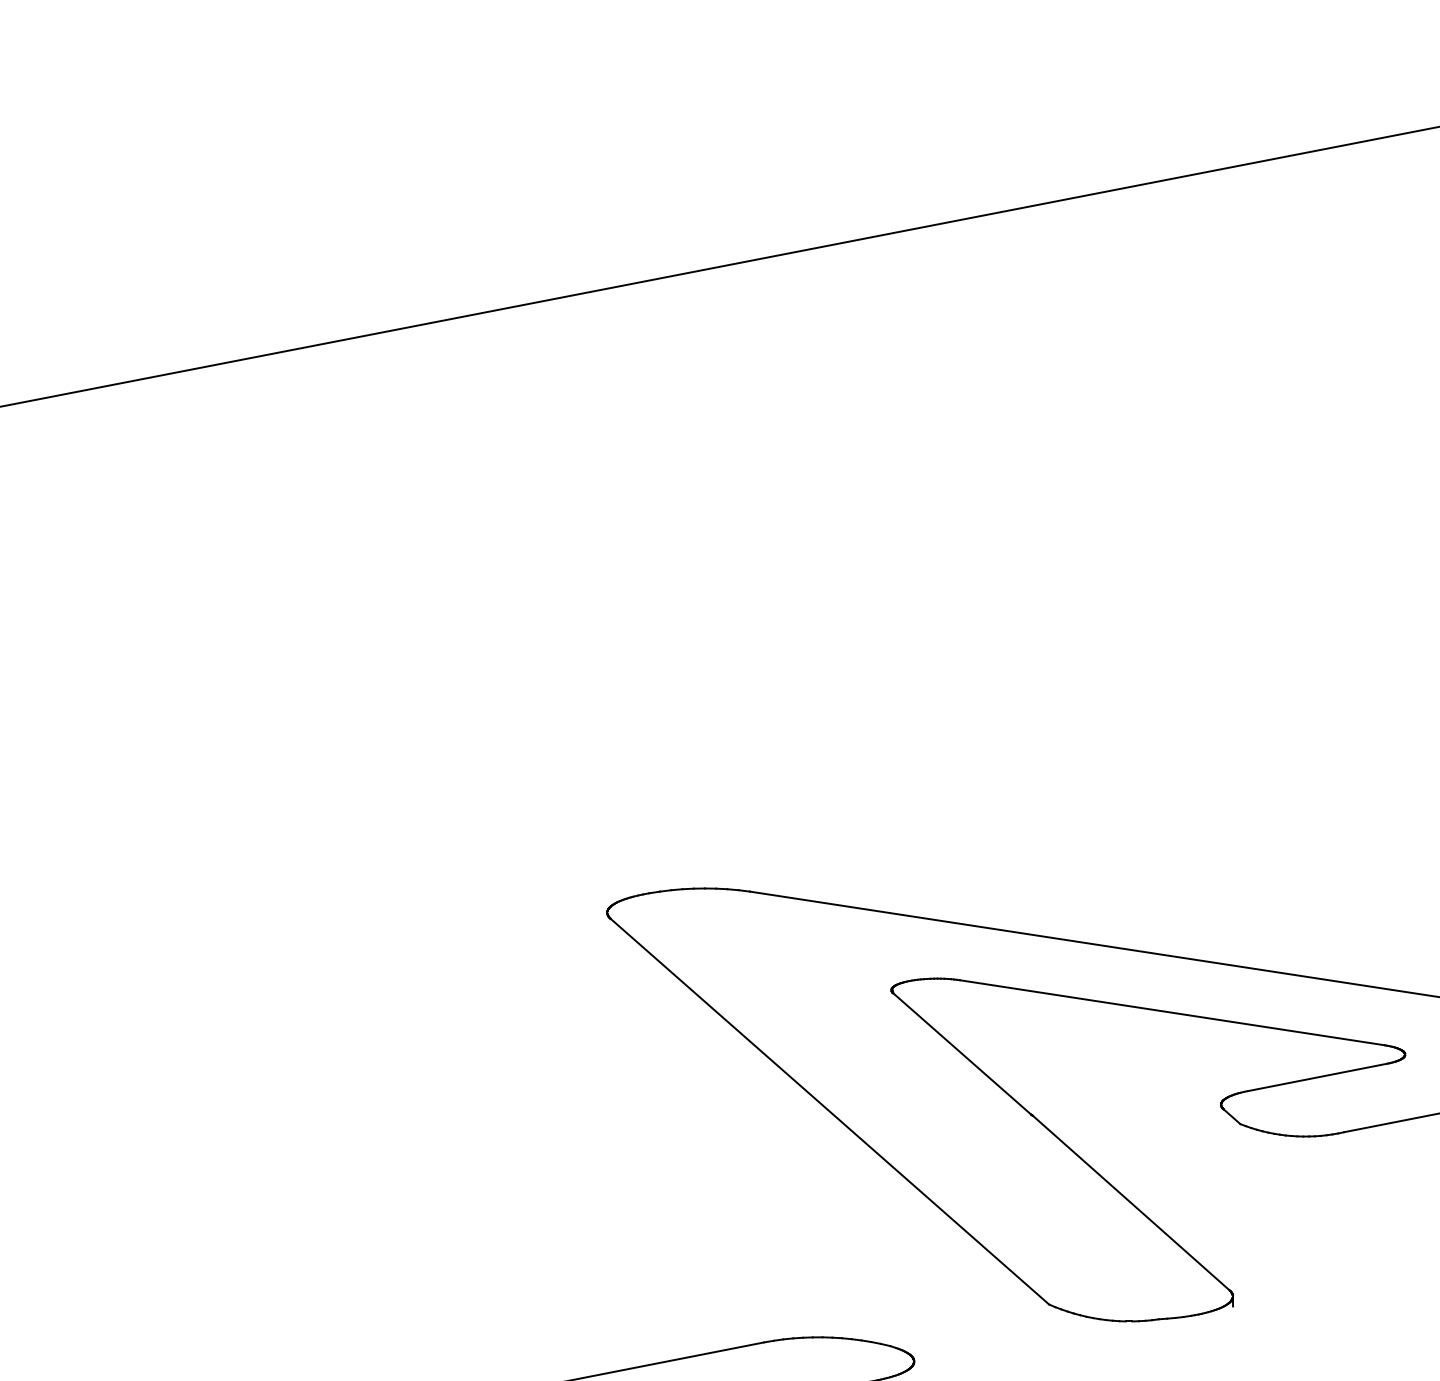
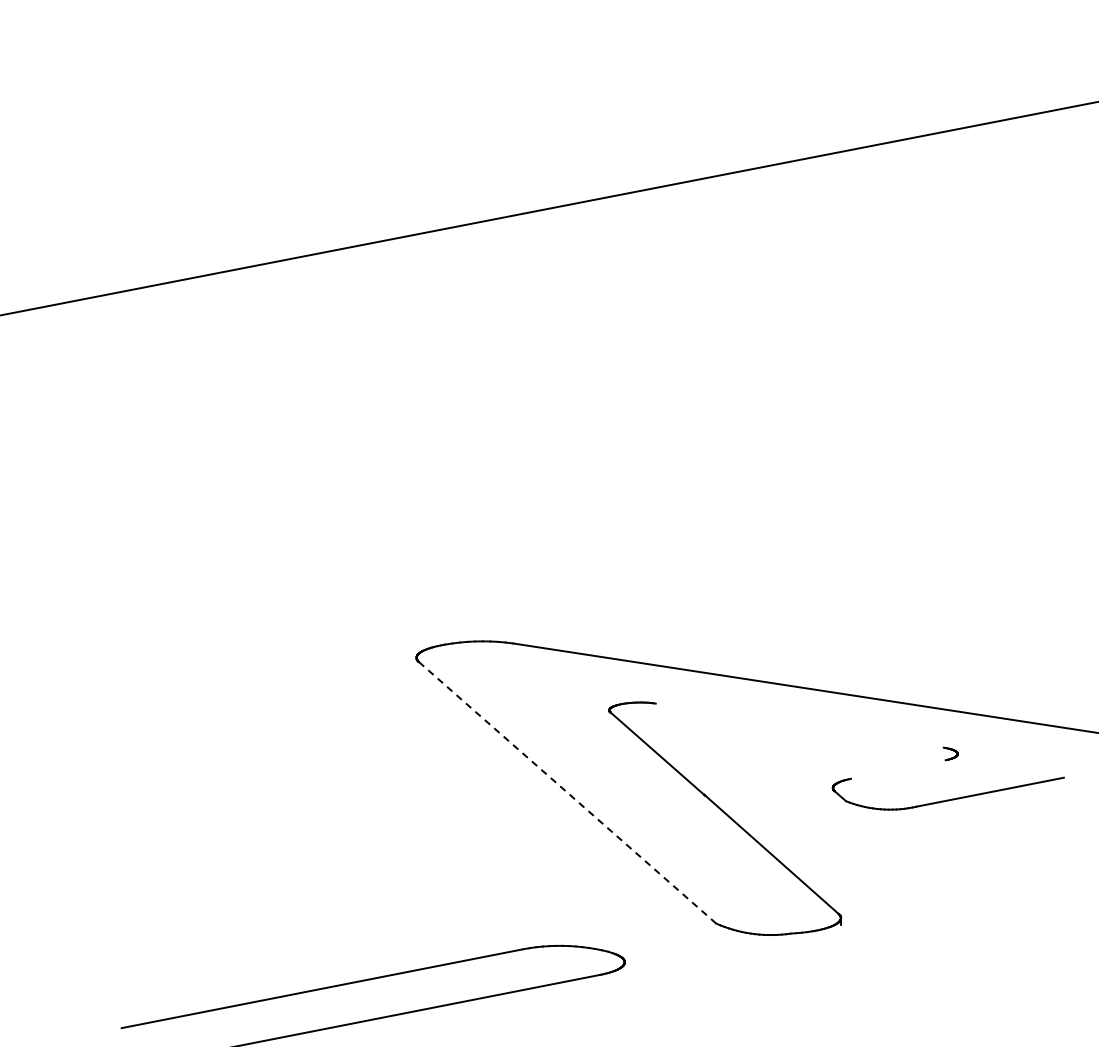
line: (1171, 1012) -> (799, 725), removed
line: (1317, 1077) -> (898, 769), removed
line: (829, 1111) -> (567, 792), solid -> dashed

